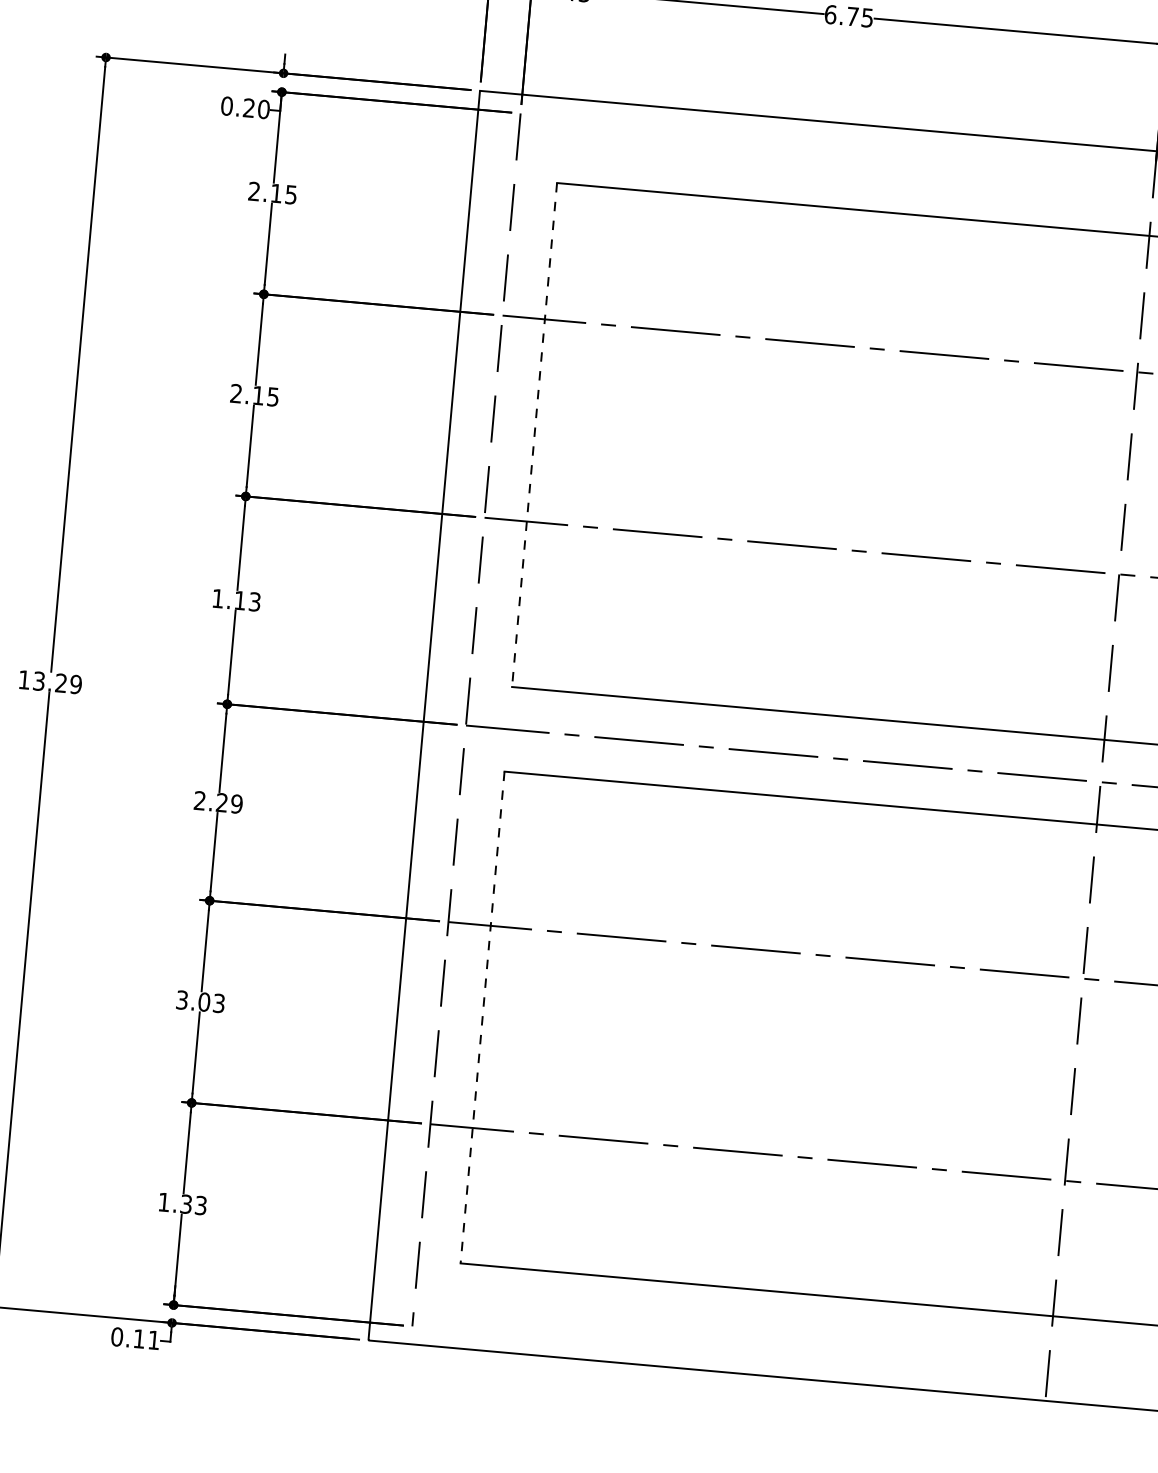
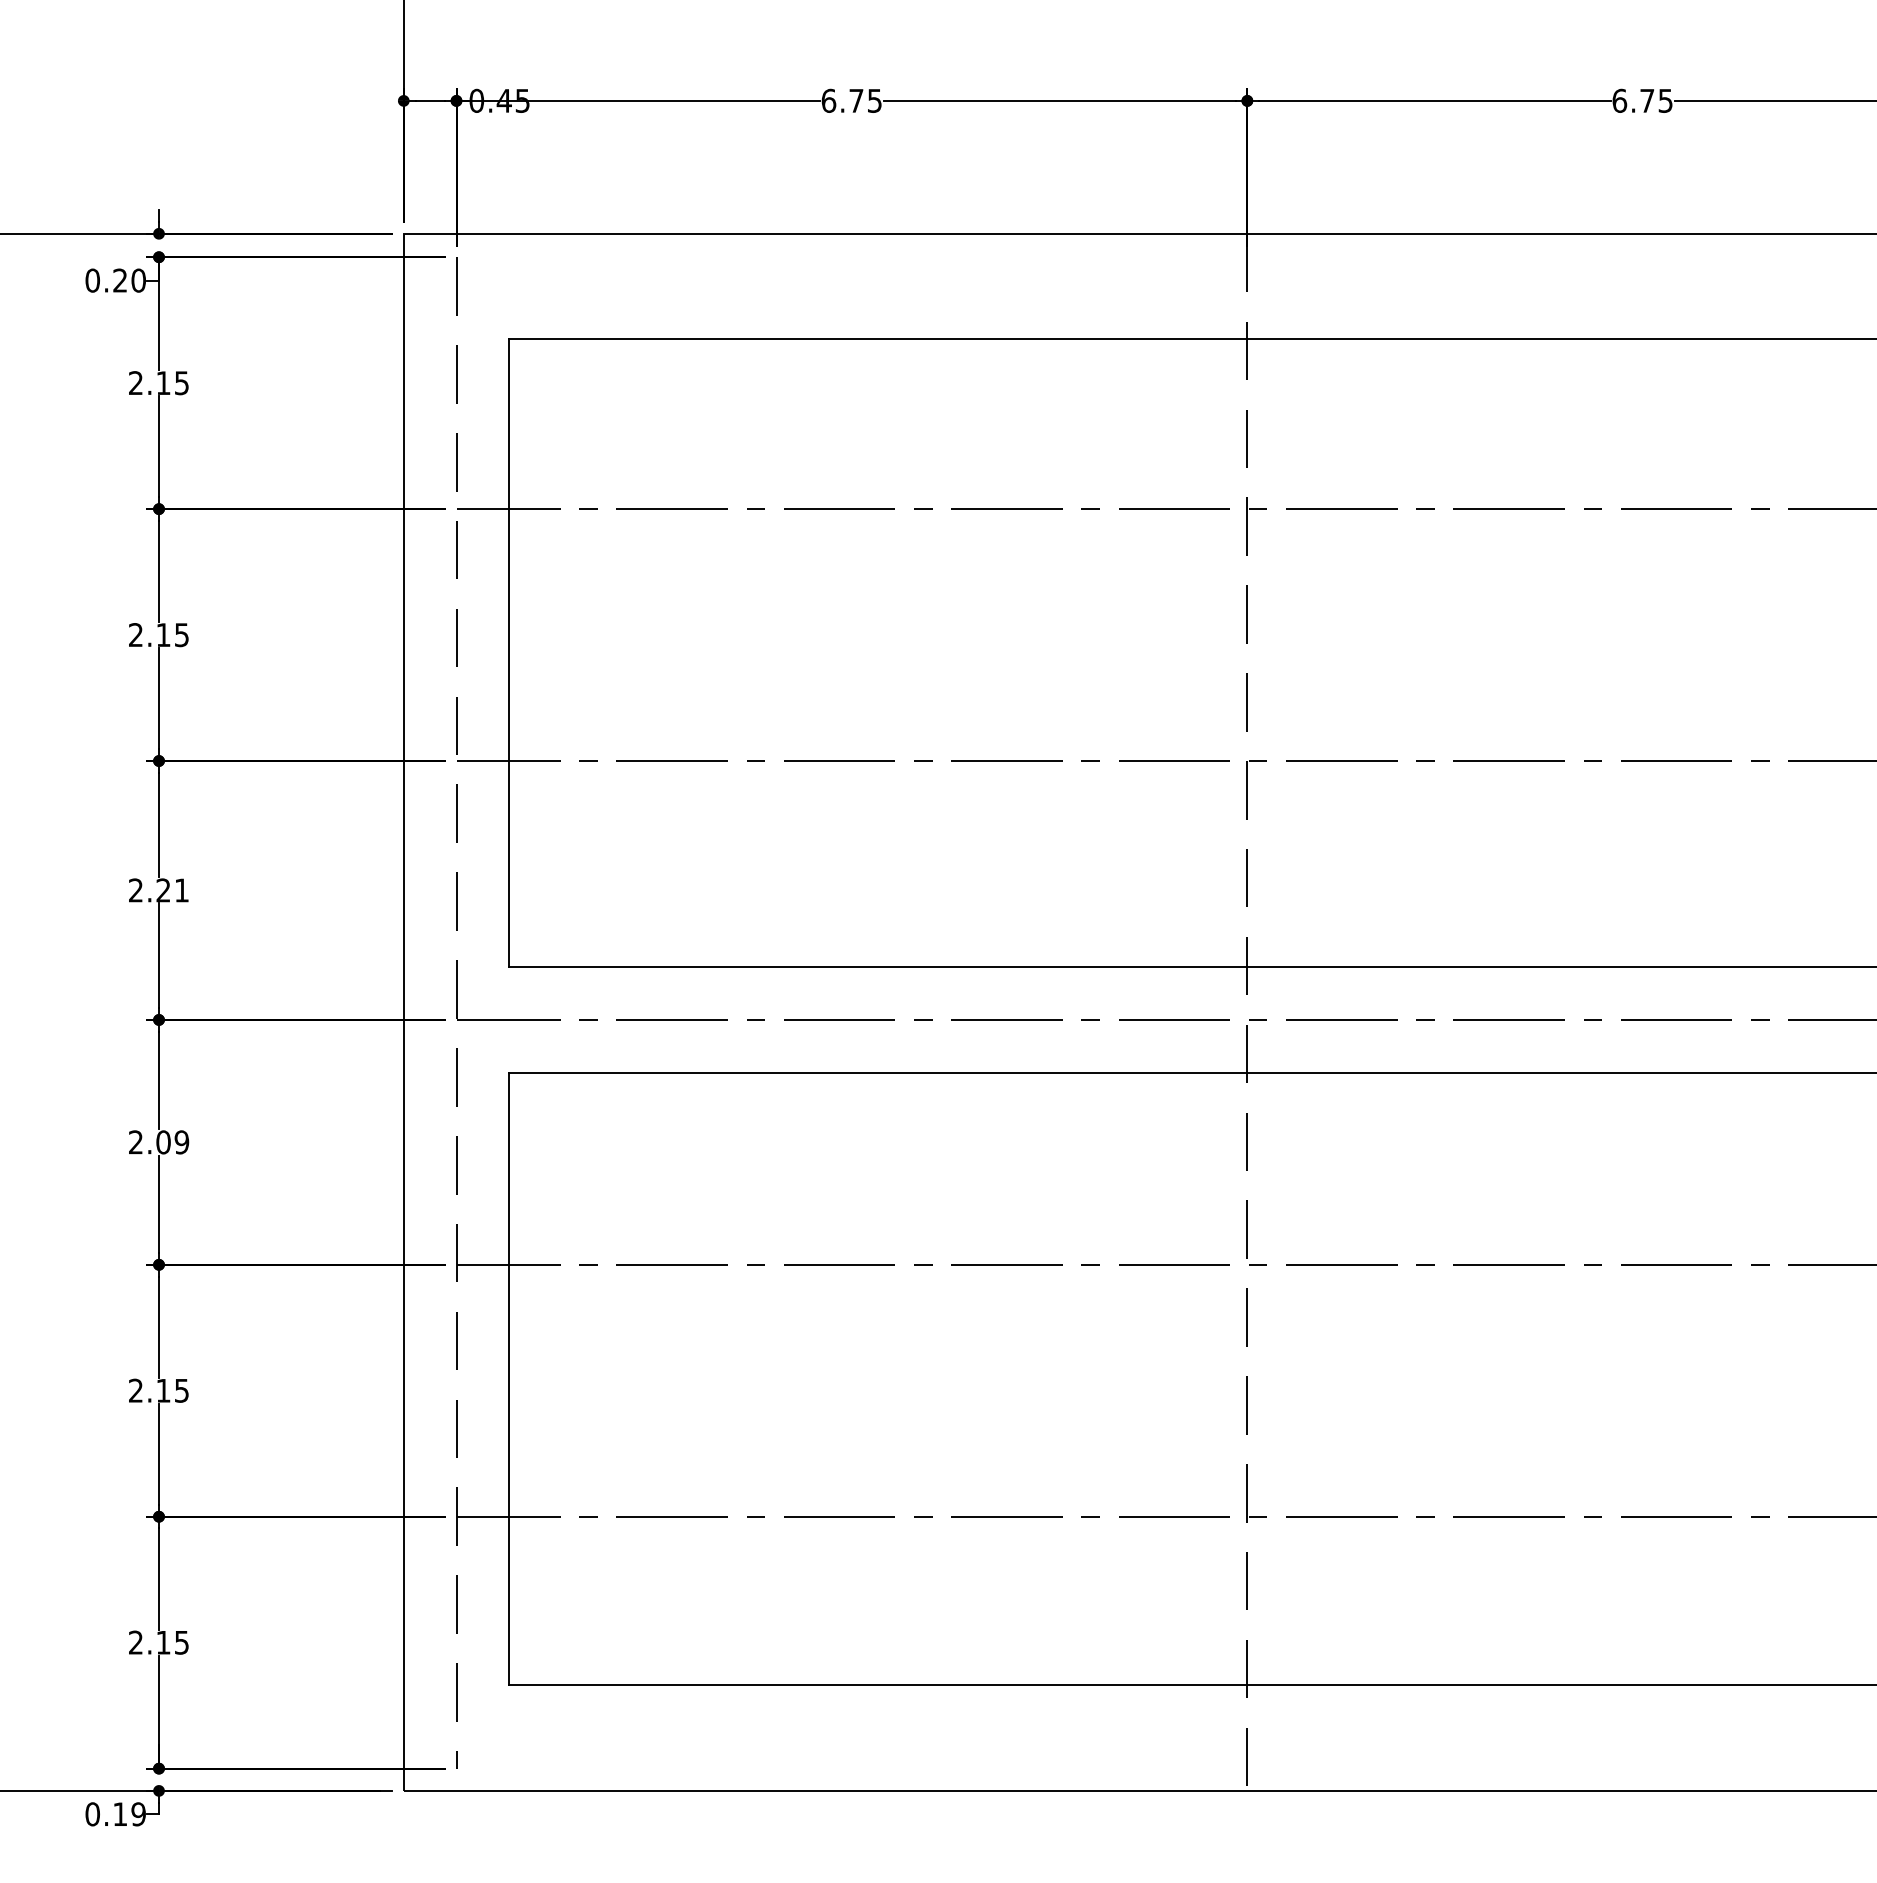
line: (534, 435) -> (509, 653), dashed -> solid
text: (236, 600) -> (158, 890), 1.13 -> 2.21
text: (222, 802) -> (163, 1142), 2.29 -> 2.09
text: (200, 1001) -> (158, 1390), 3.03 -> 2.15
line: (482, 1017) -> (509, 1379), dashed -> solid
text: (182, 1203) -> (158, 1642), 1.33 -> 2.15
text: (153, 1340) -> (138, 1814), 0.11 -> 0.19

